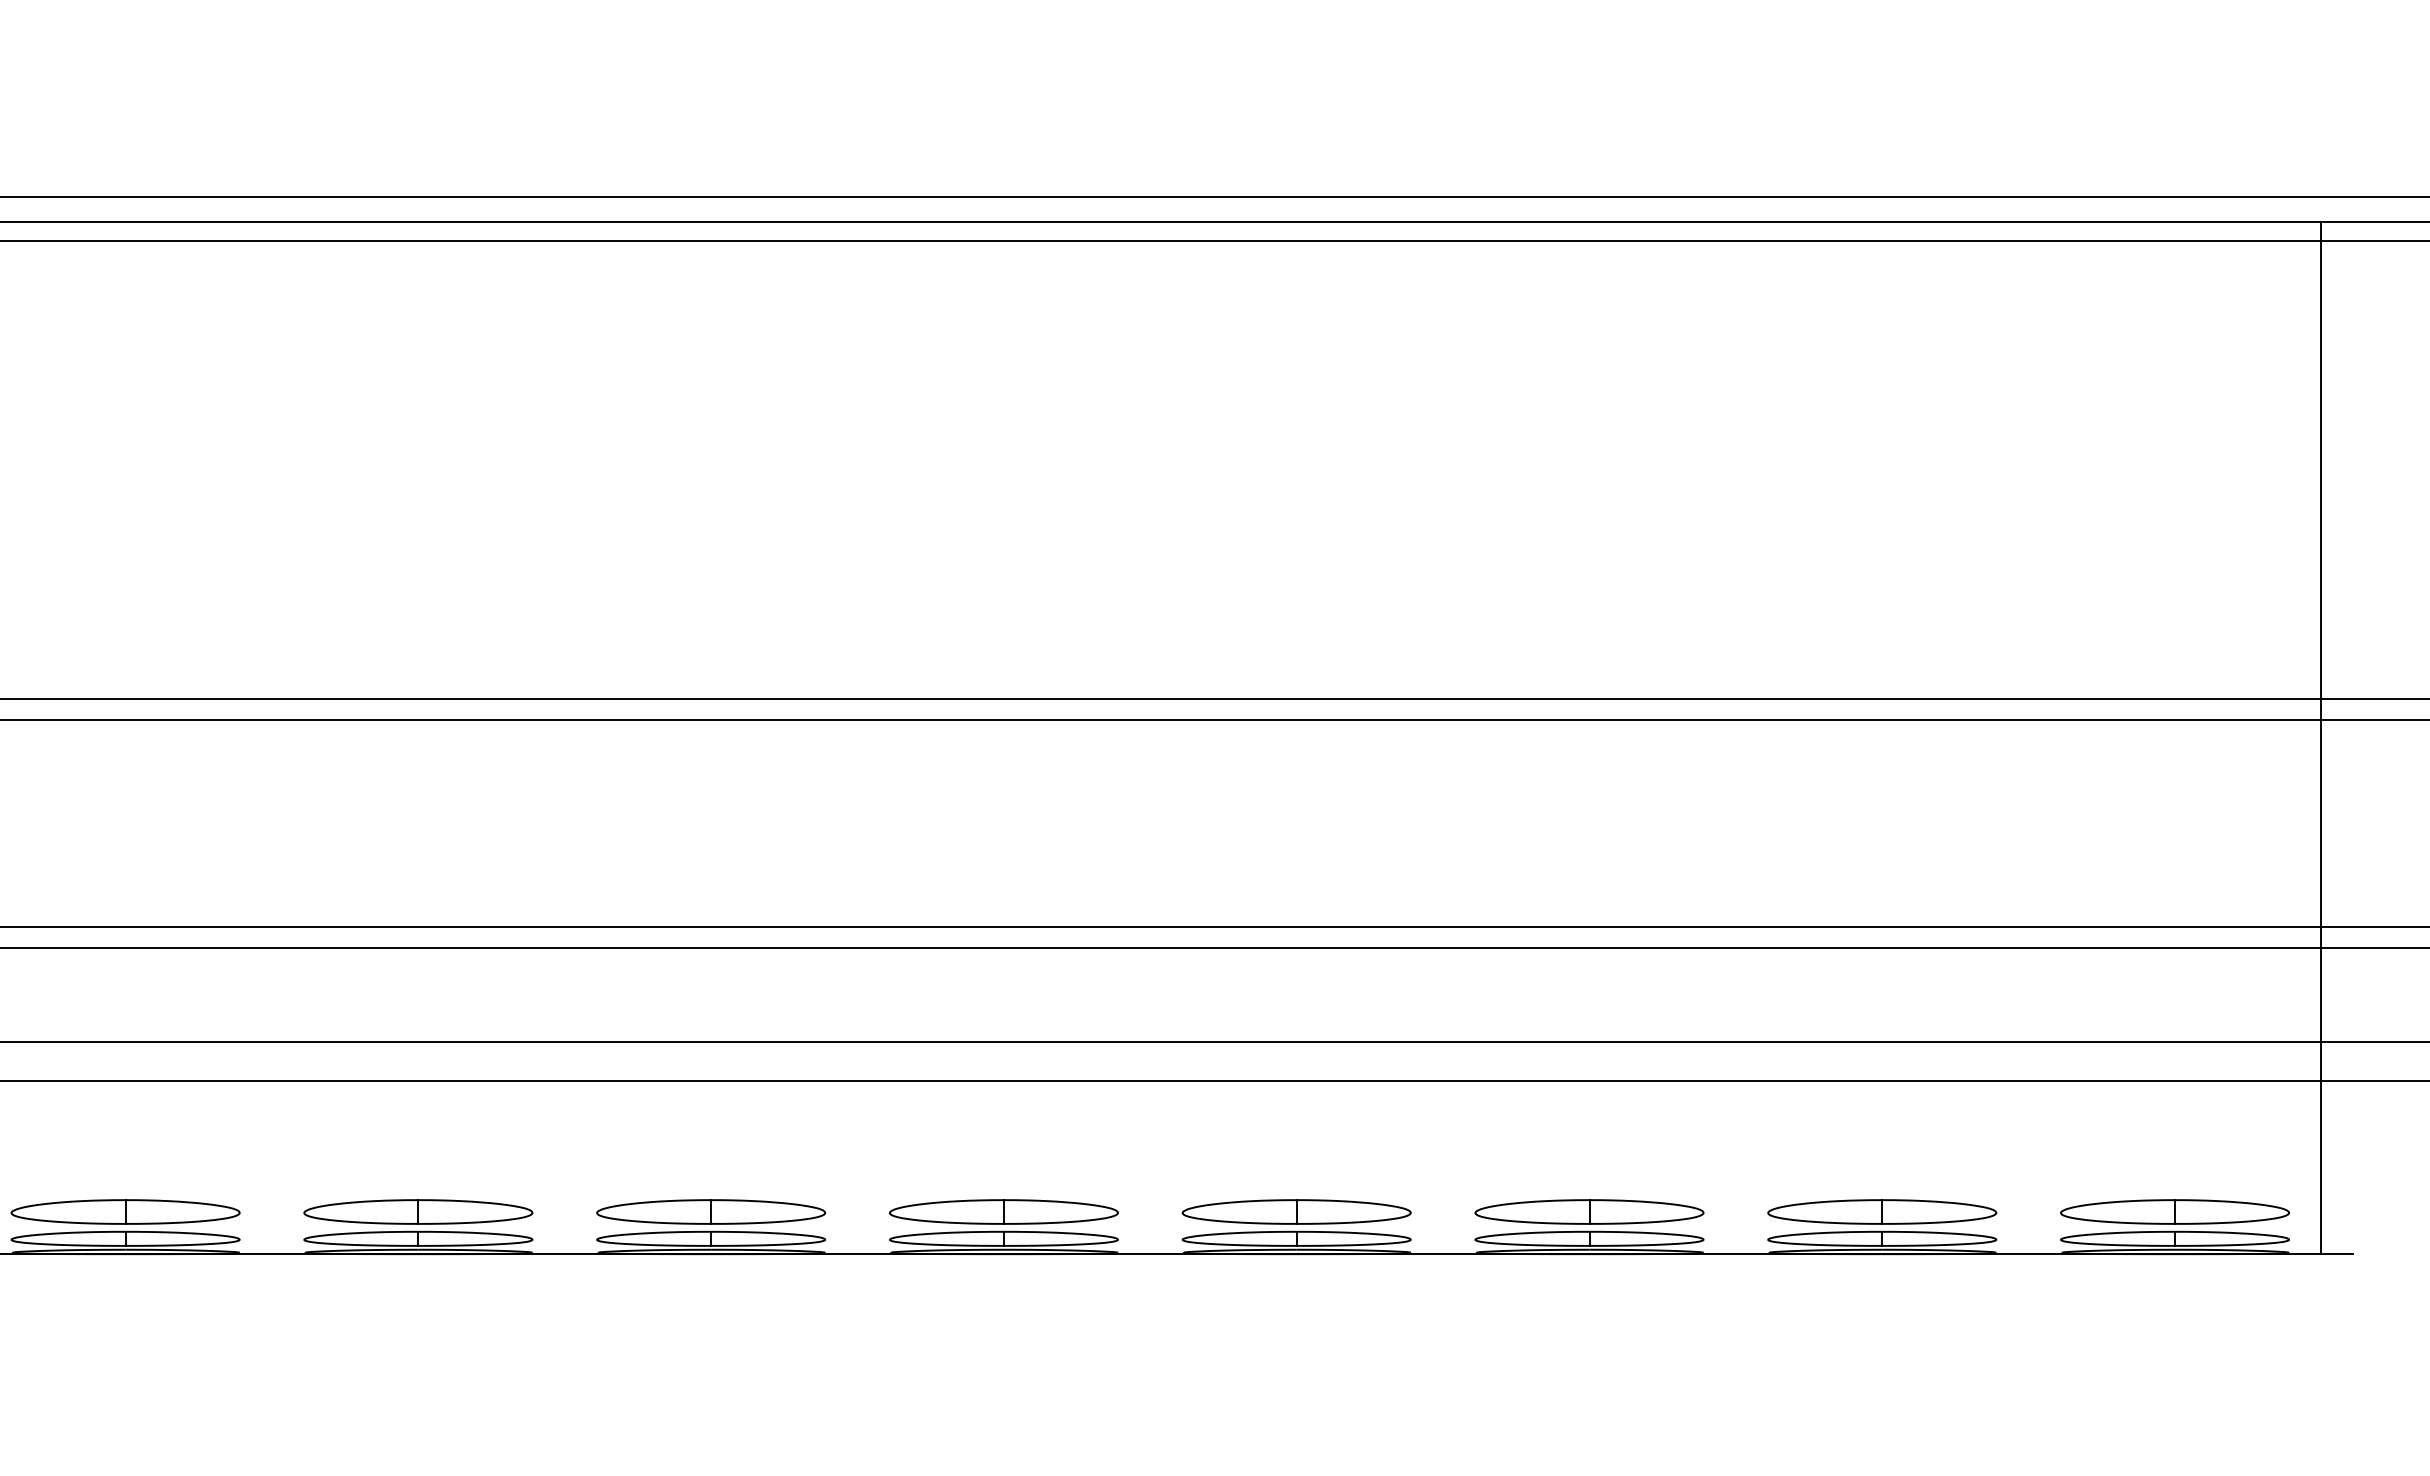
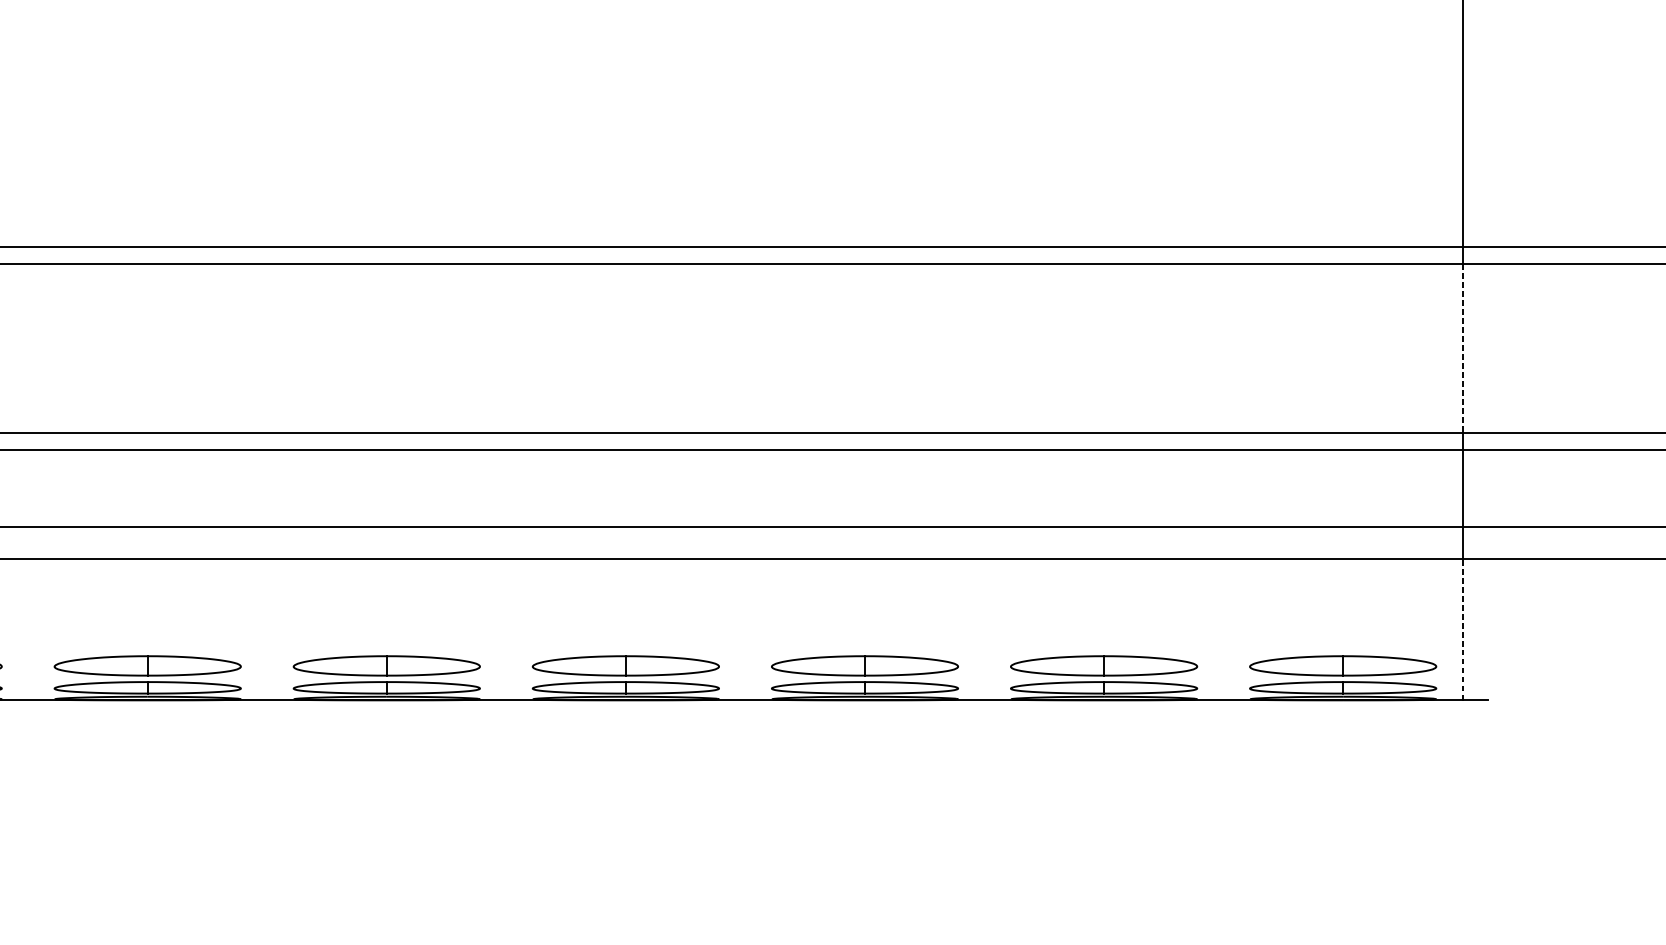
line: (2321, 823) -> (1462, 348), solid -> dashed
line: (2321, 1167) -> (1462, 629), solid -> dashed

